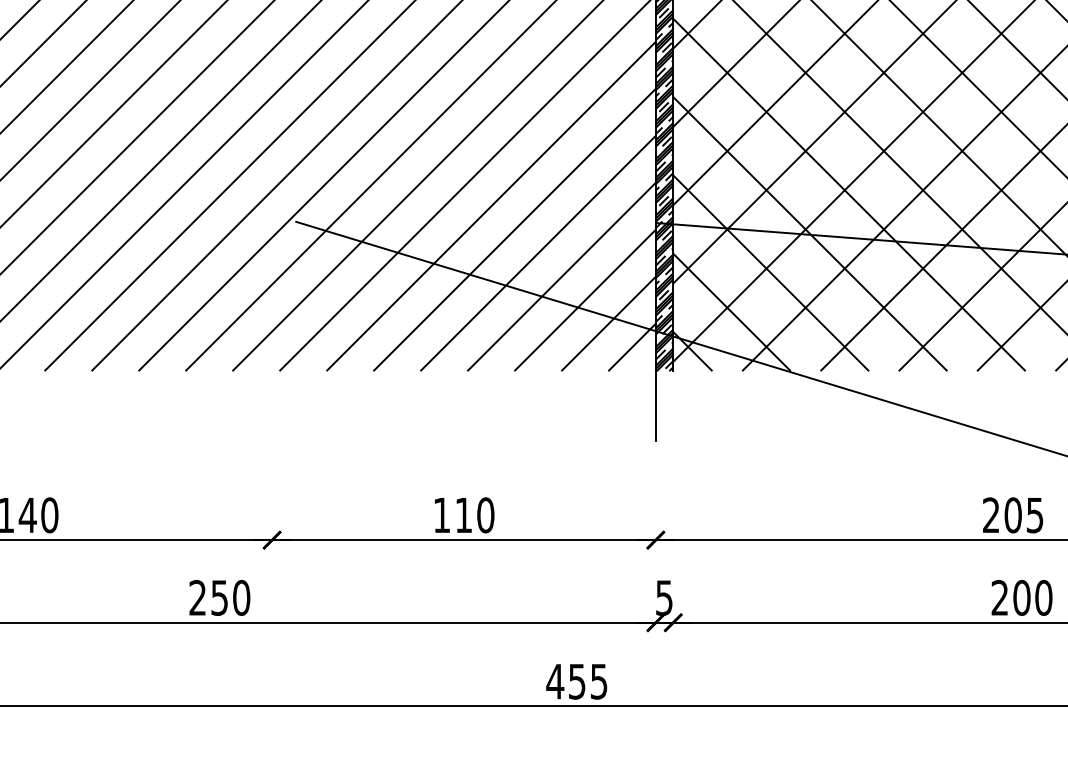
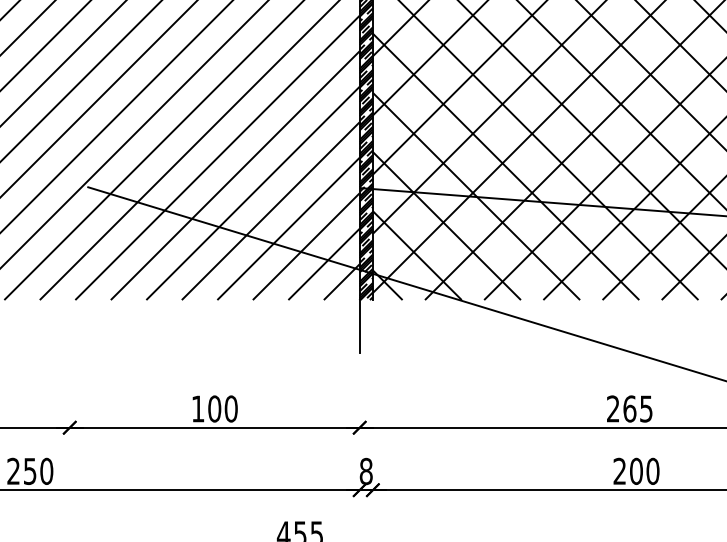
text: (463, 515) -> (214, 409), 110 -> 100
text: (1012, 515) -> (629, 409), 205 -> 265
text: (664, 598) -> (366, 471), 5 -> 8

